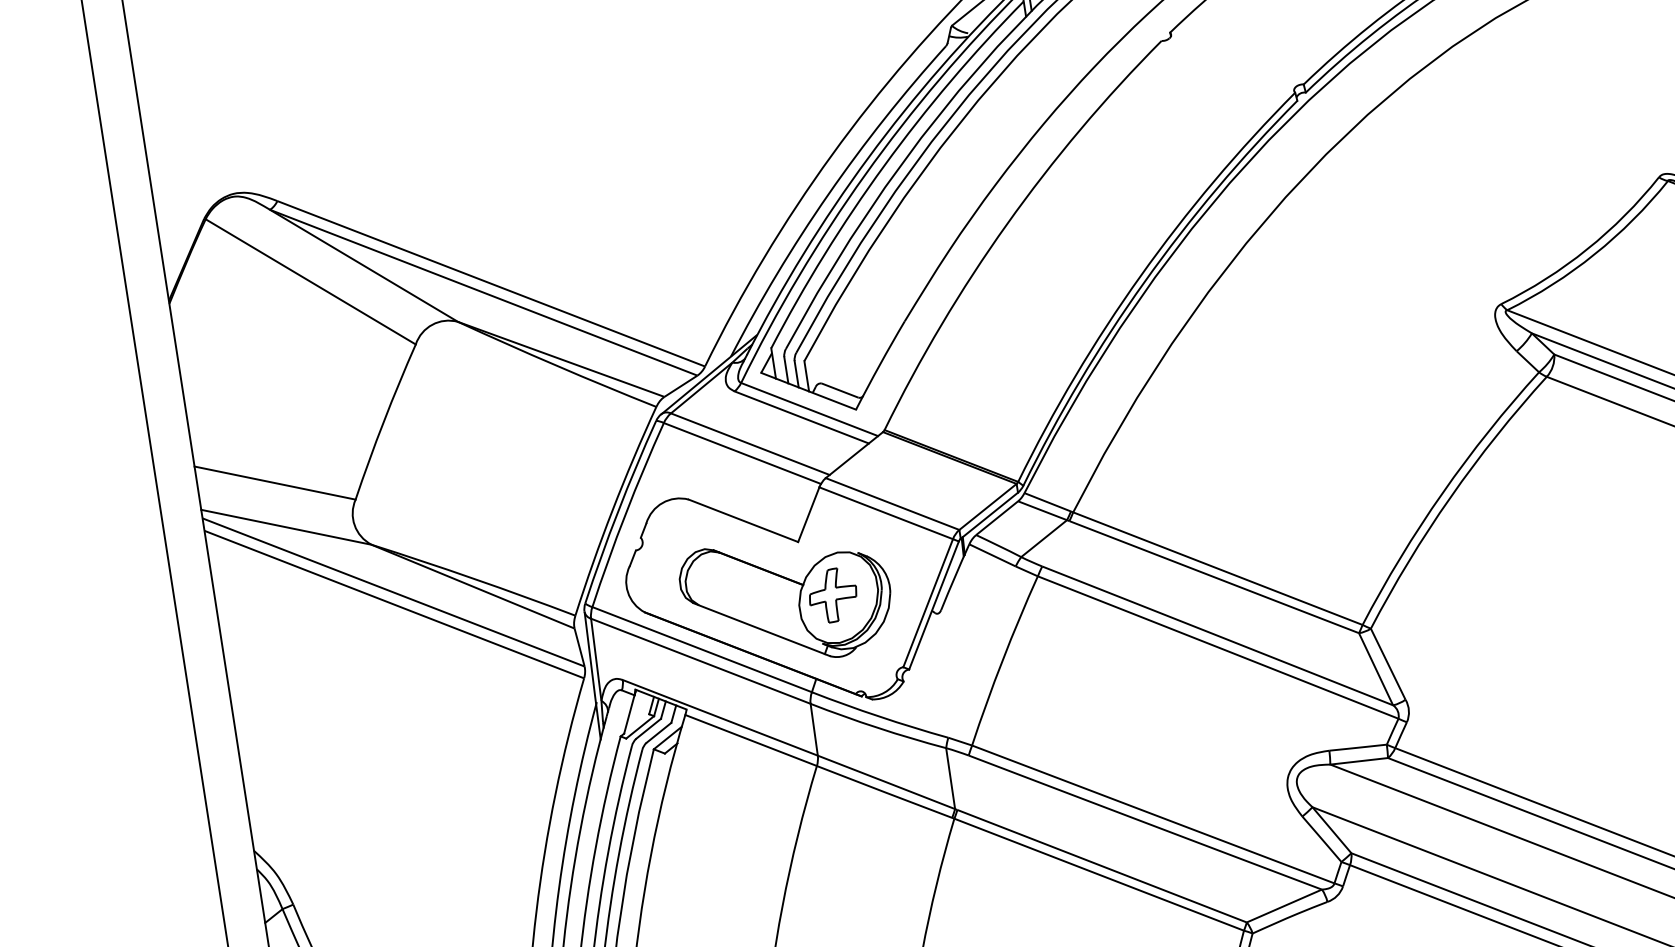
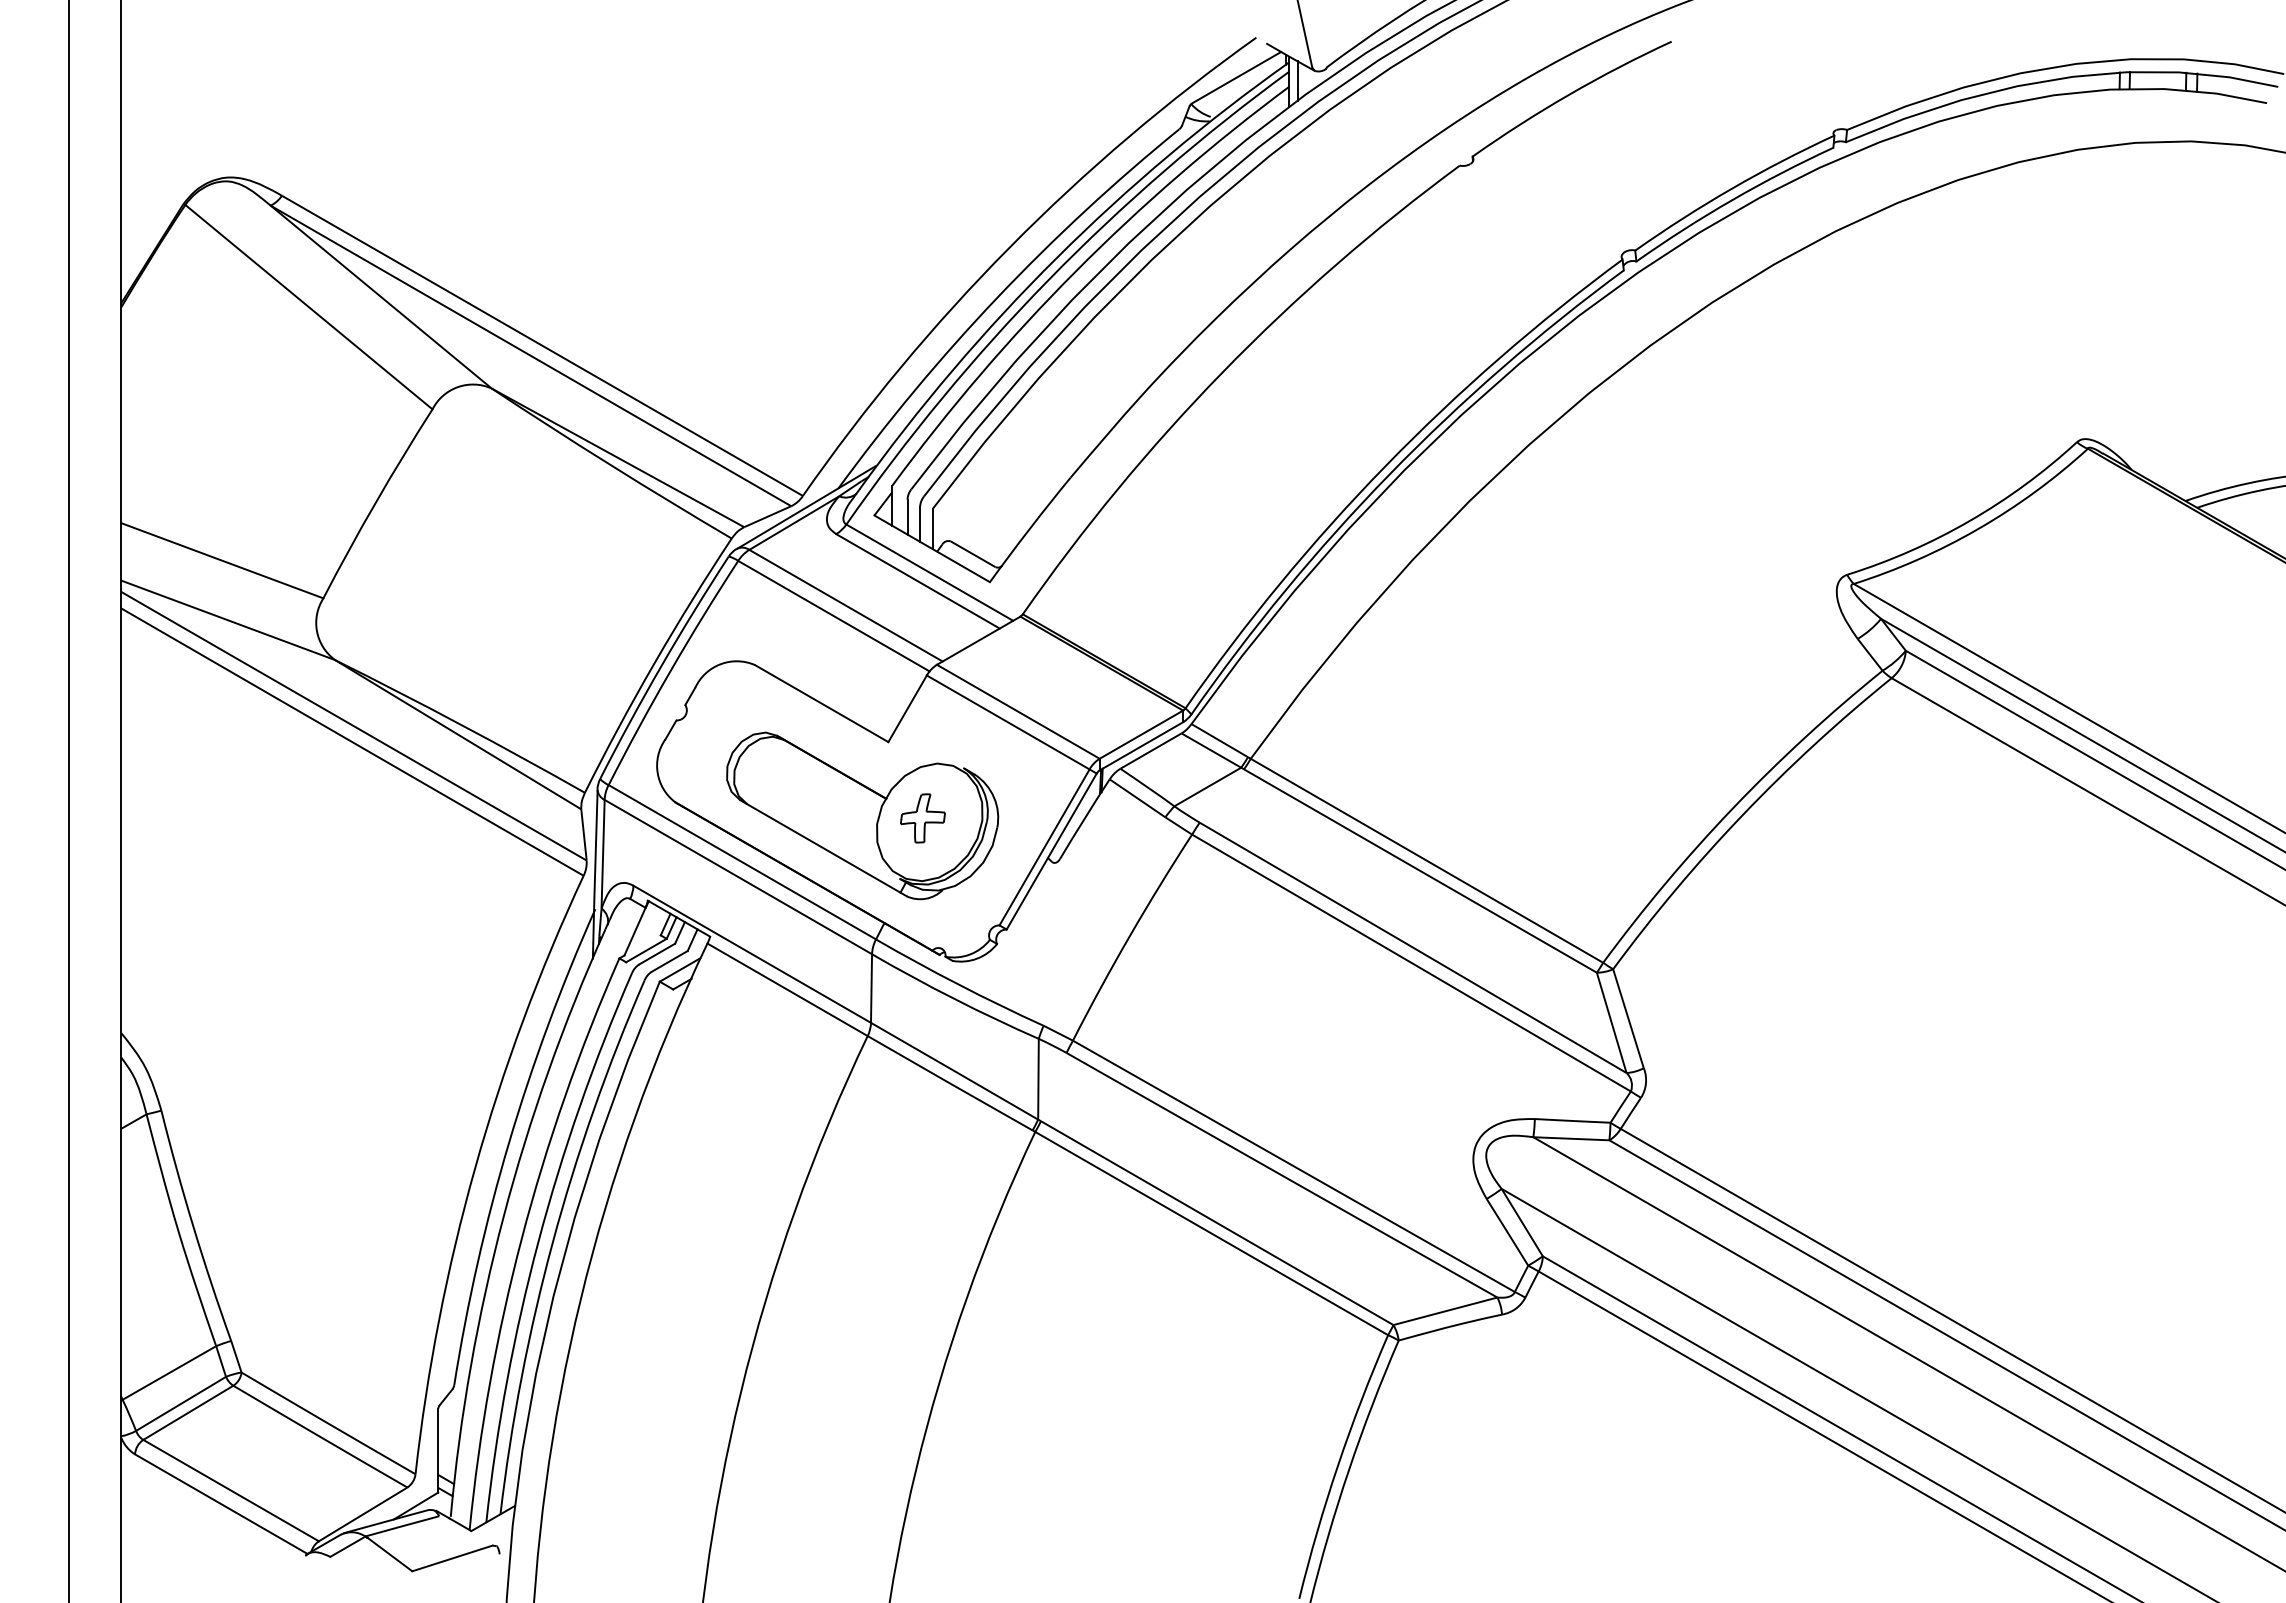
part: (832, 595) -> (922, 818), size x0.7

